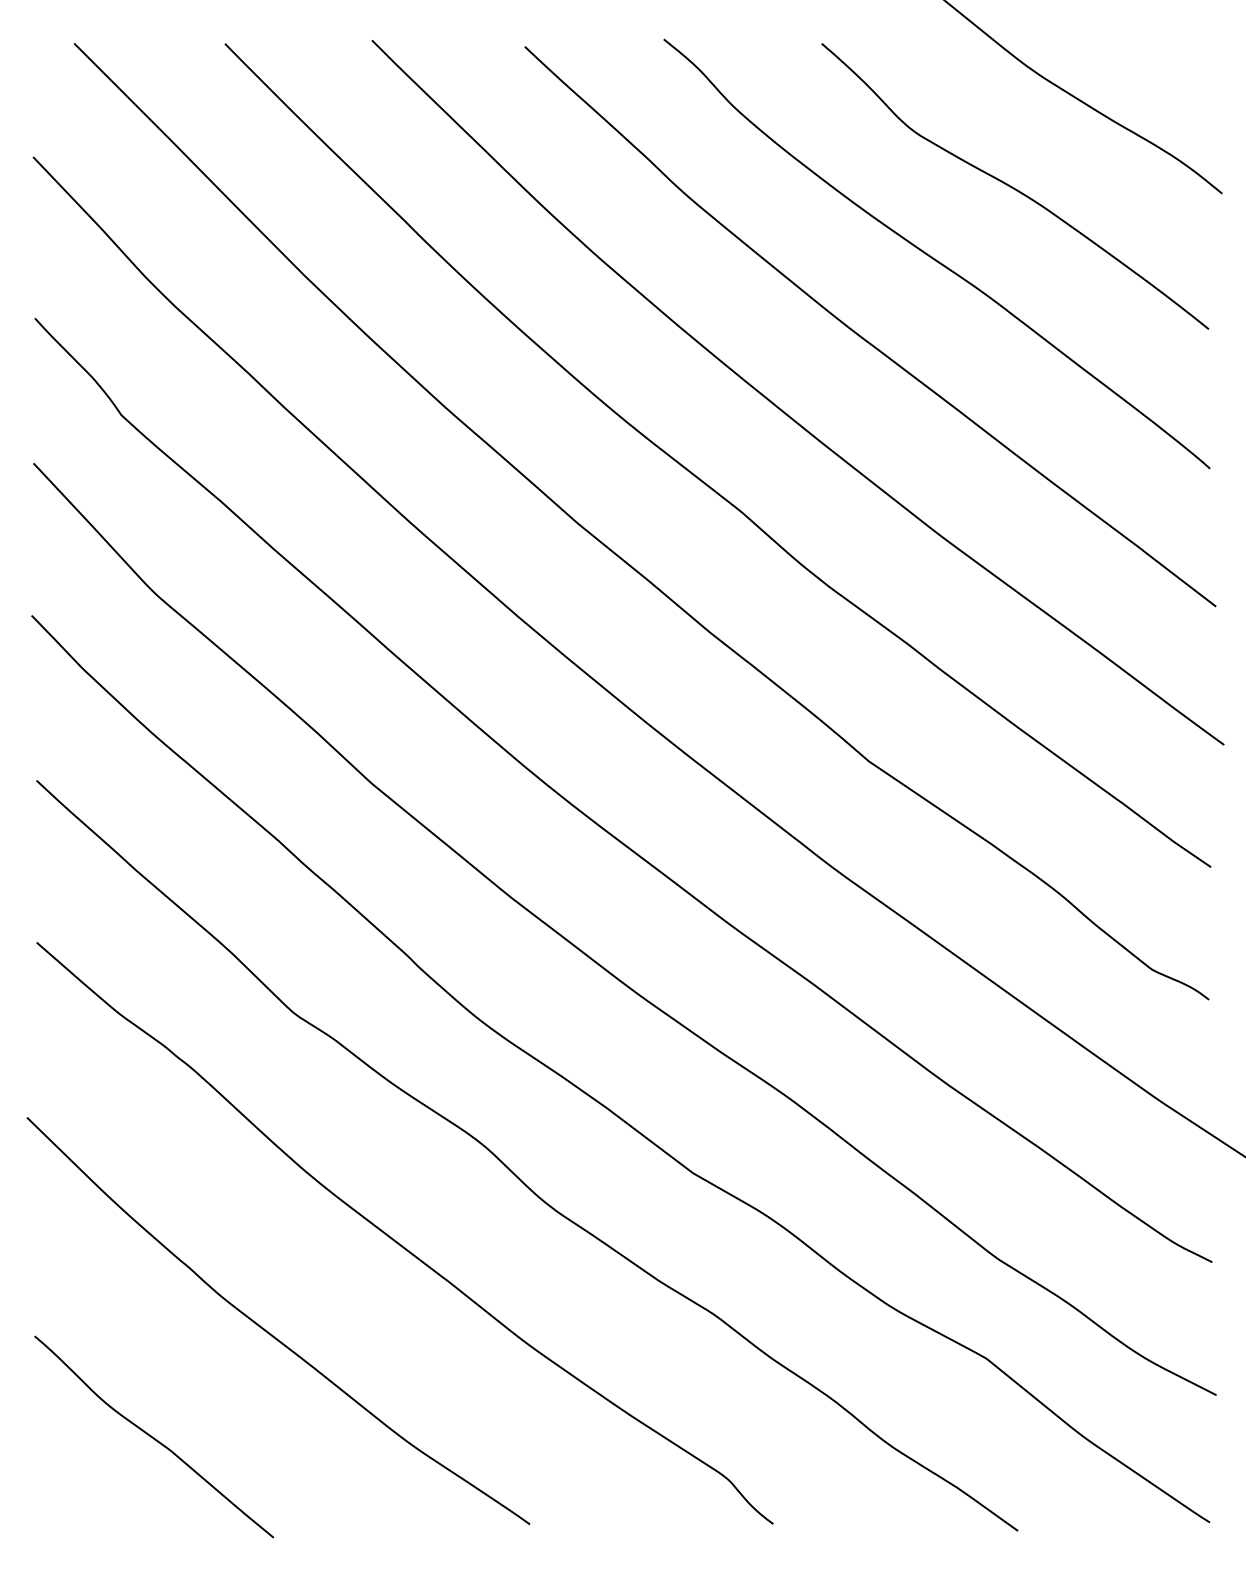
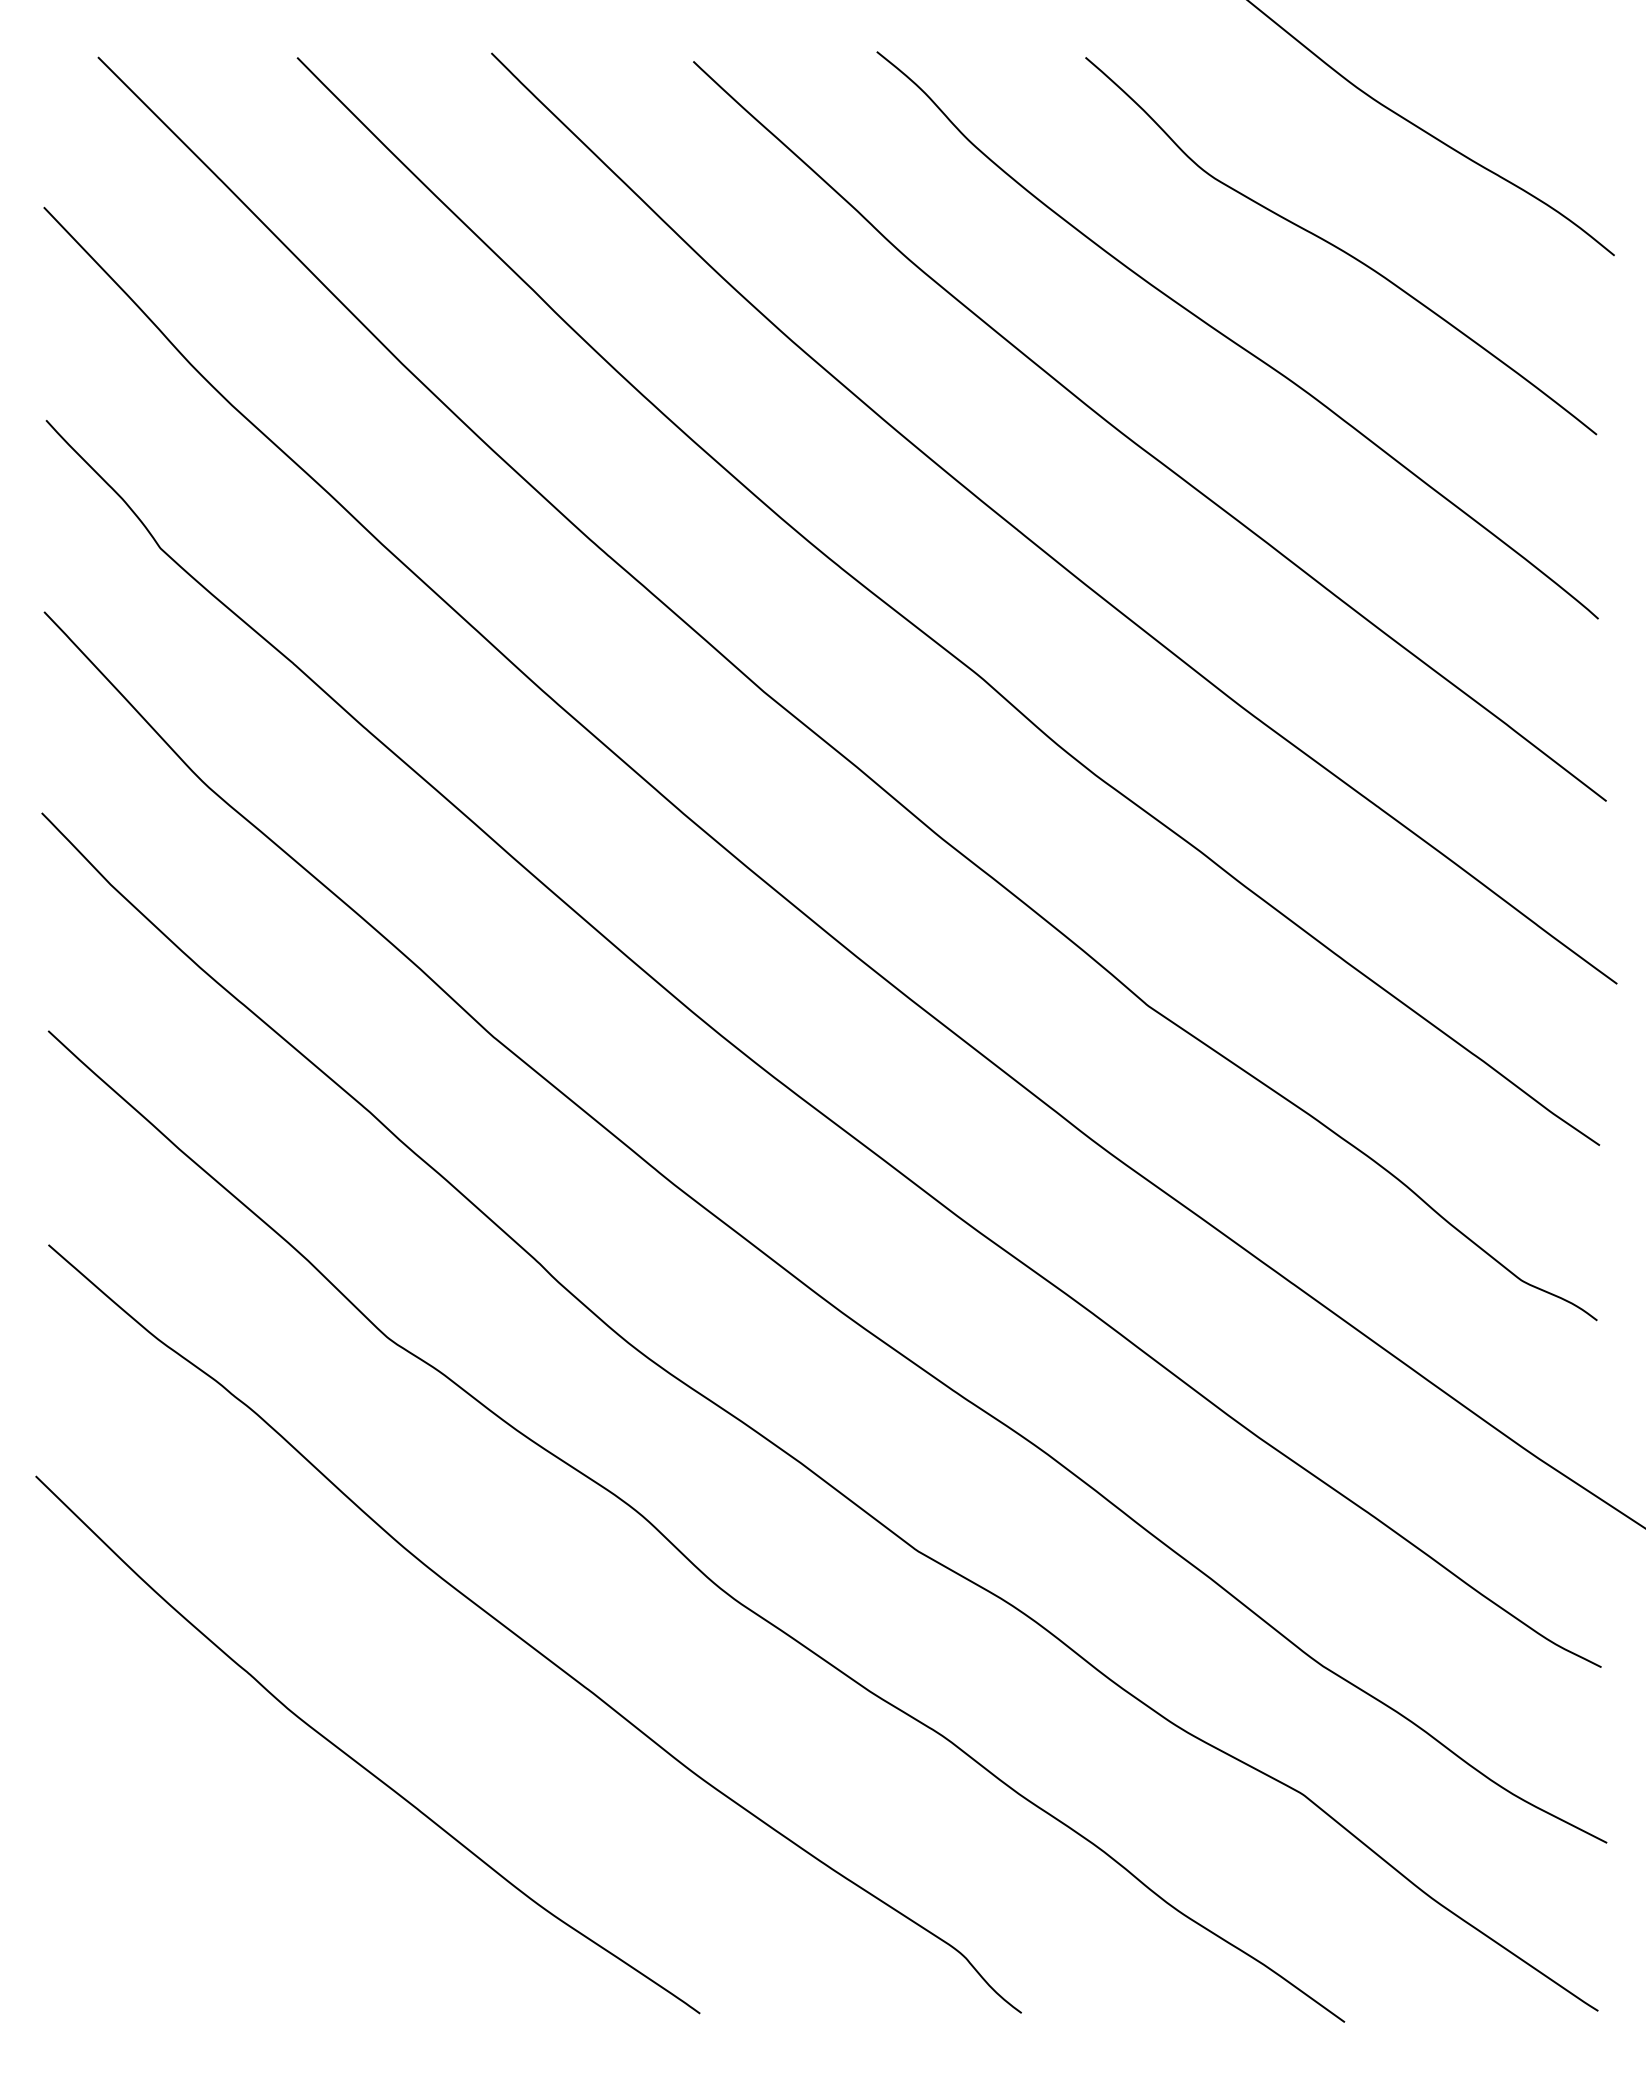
curve: (153, 1437) -> (202, 1898), removed

